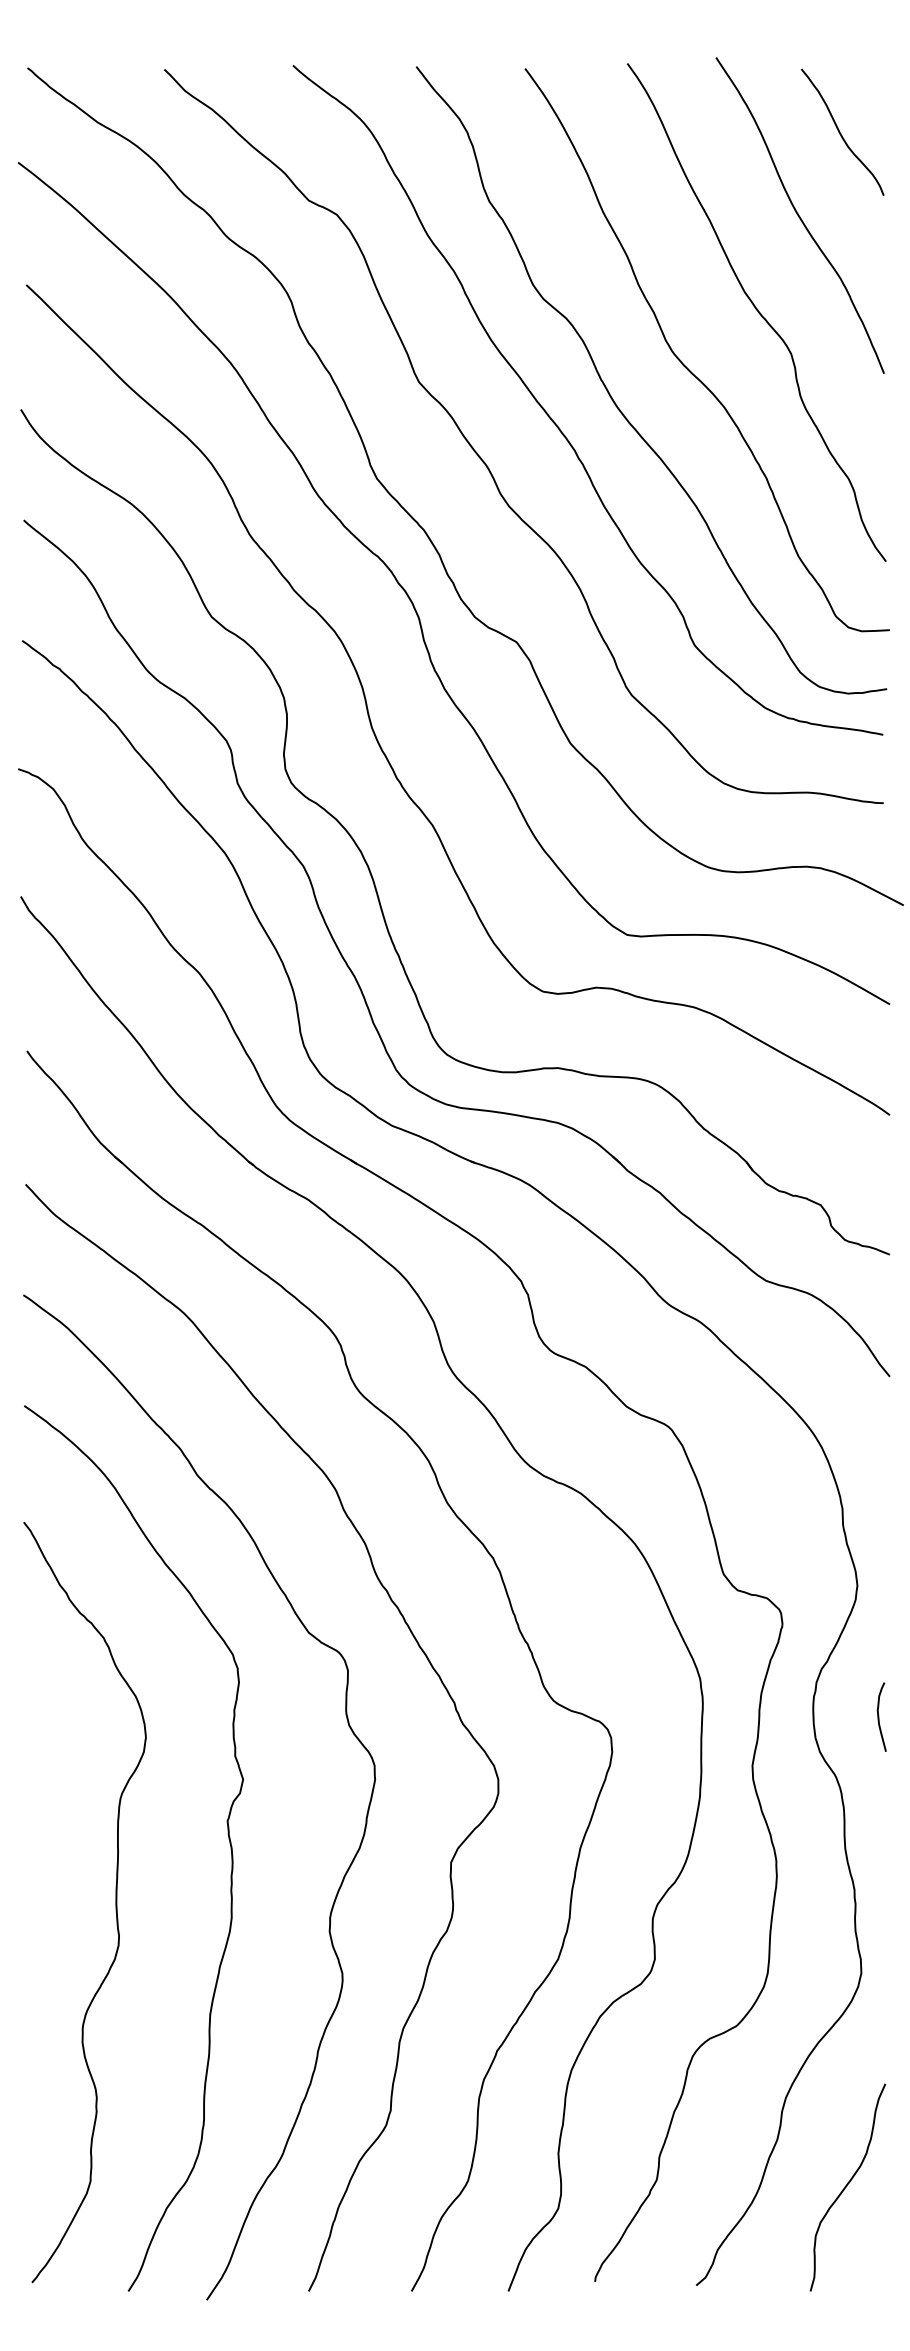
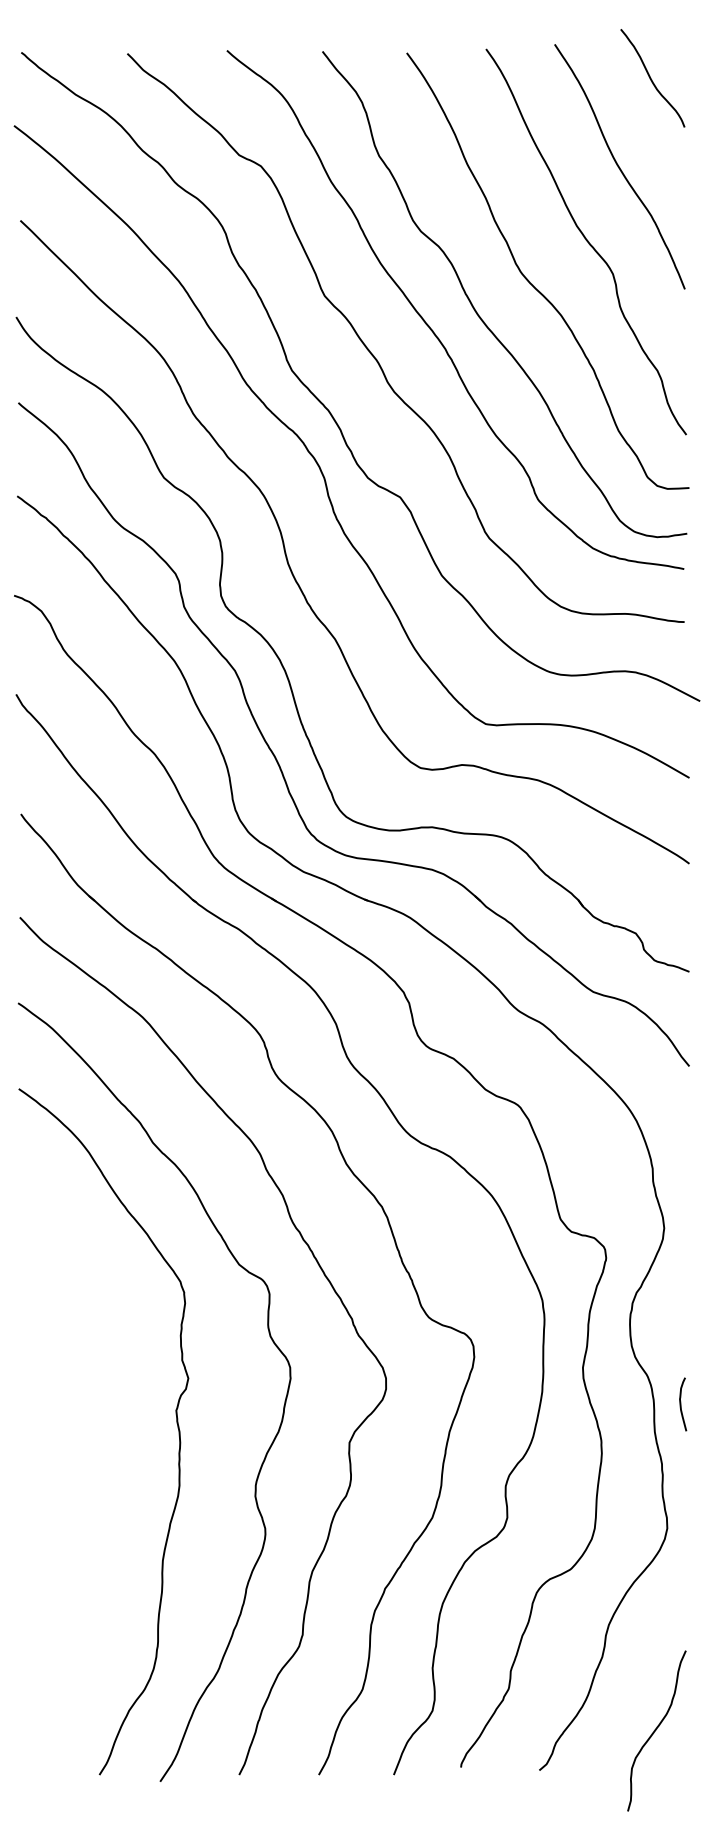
curve: (840, 131) -> (651, 77), moved
curve: (879, 1716) -> (681, 1403), moved
curve: (115, 1902) -> (89, 1473), removed
curve: (847, 2186) -> (656, 1730), moved

